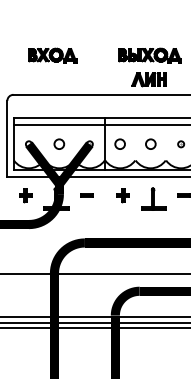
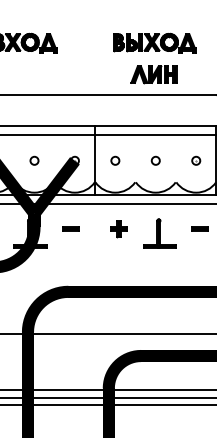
circle: (59, 144) -> (34, 161), size x0.62
circle: (120, 144) -> (115, 161), size x0.62
circle: (150, 144) -> (155, 161), size x0.62

